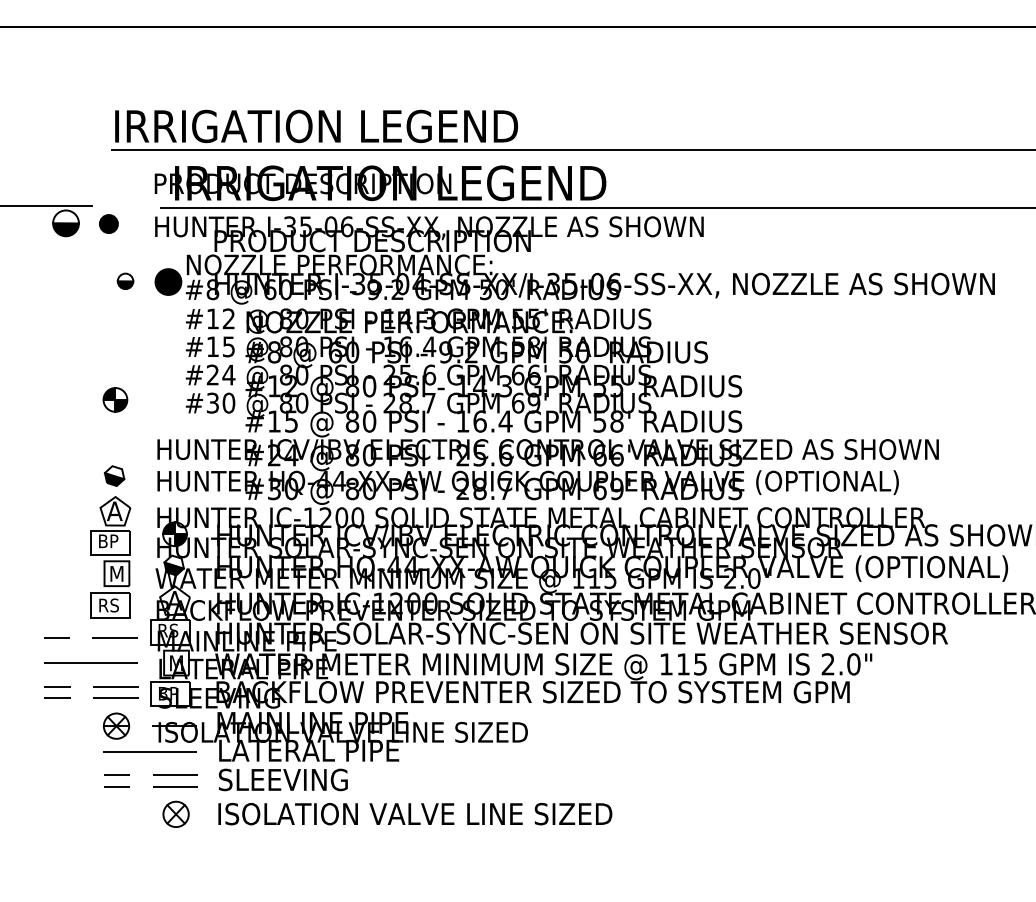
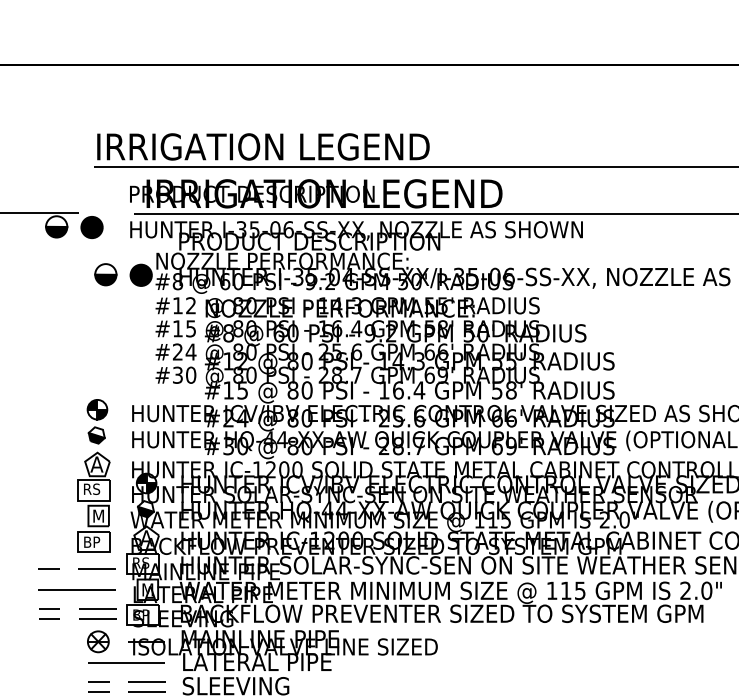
part: (108, 223) -> (91, 227), size x1.43
part: (125, 281) -> (105, 274), size x1.67
part: (115, 399) -> (97, 409), moved
text: (109, 541) -> (92, 489), BP -> RS
text: (109, 605) -> (92, 542), RS -> BP

